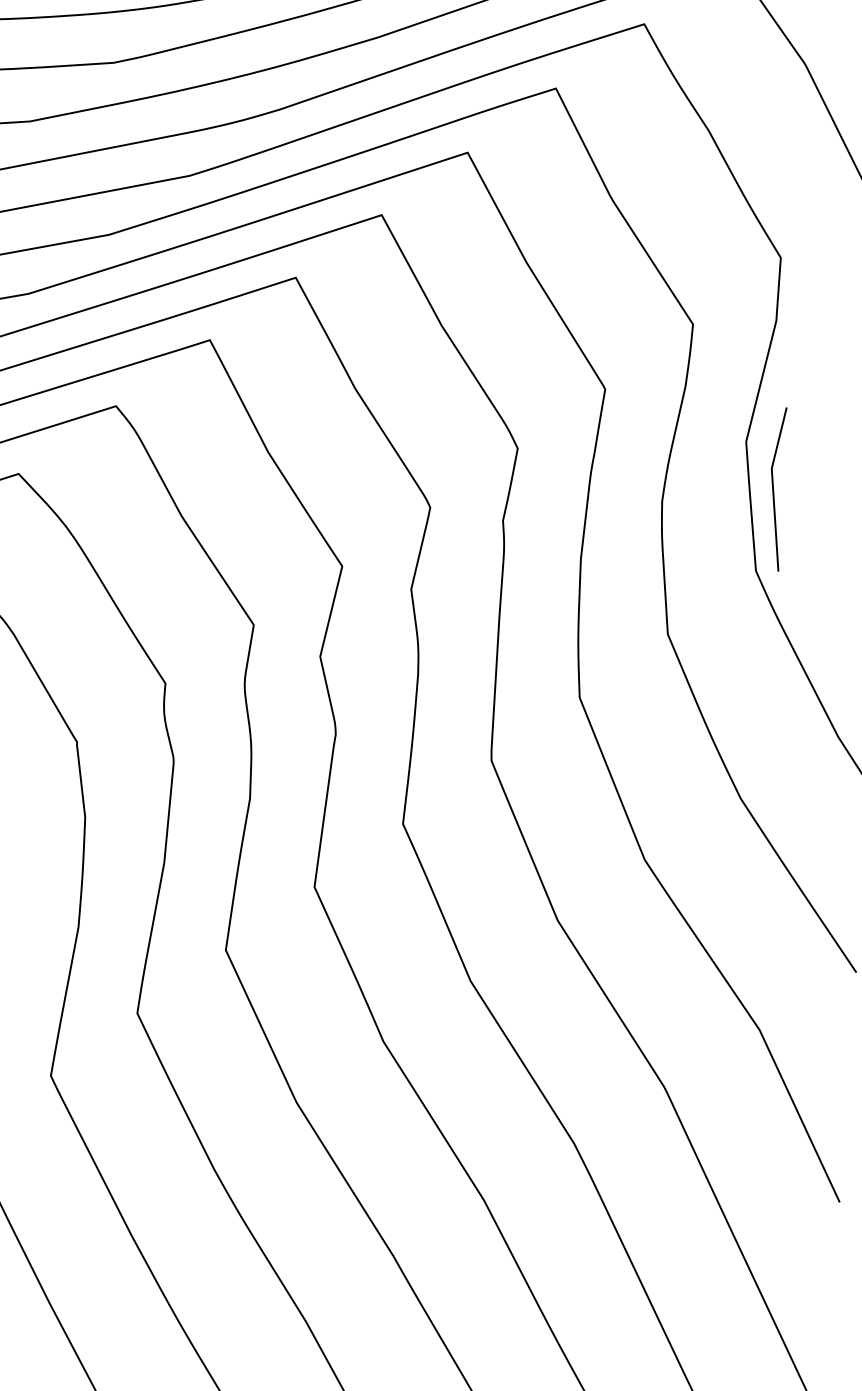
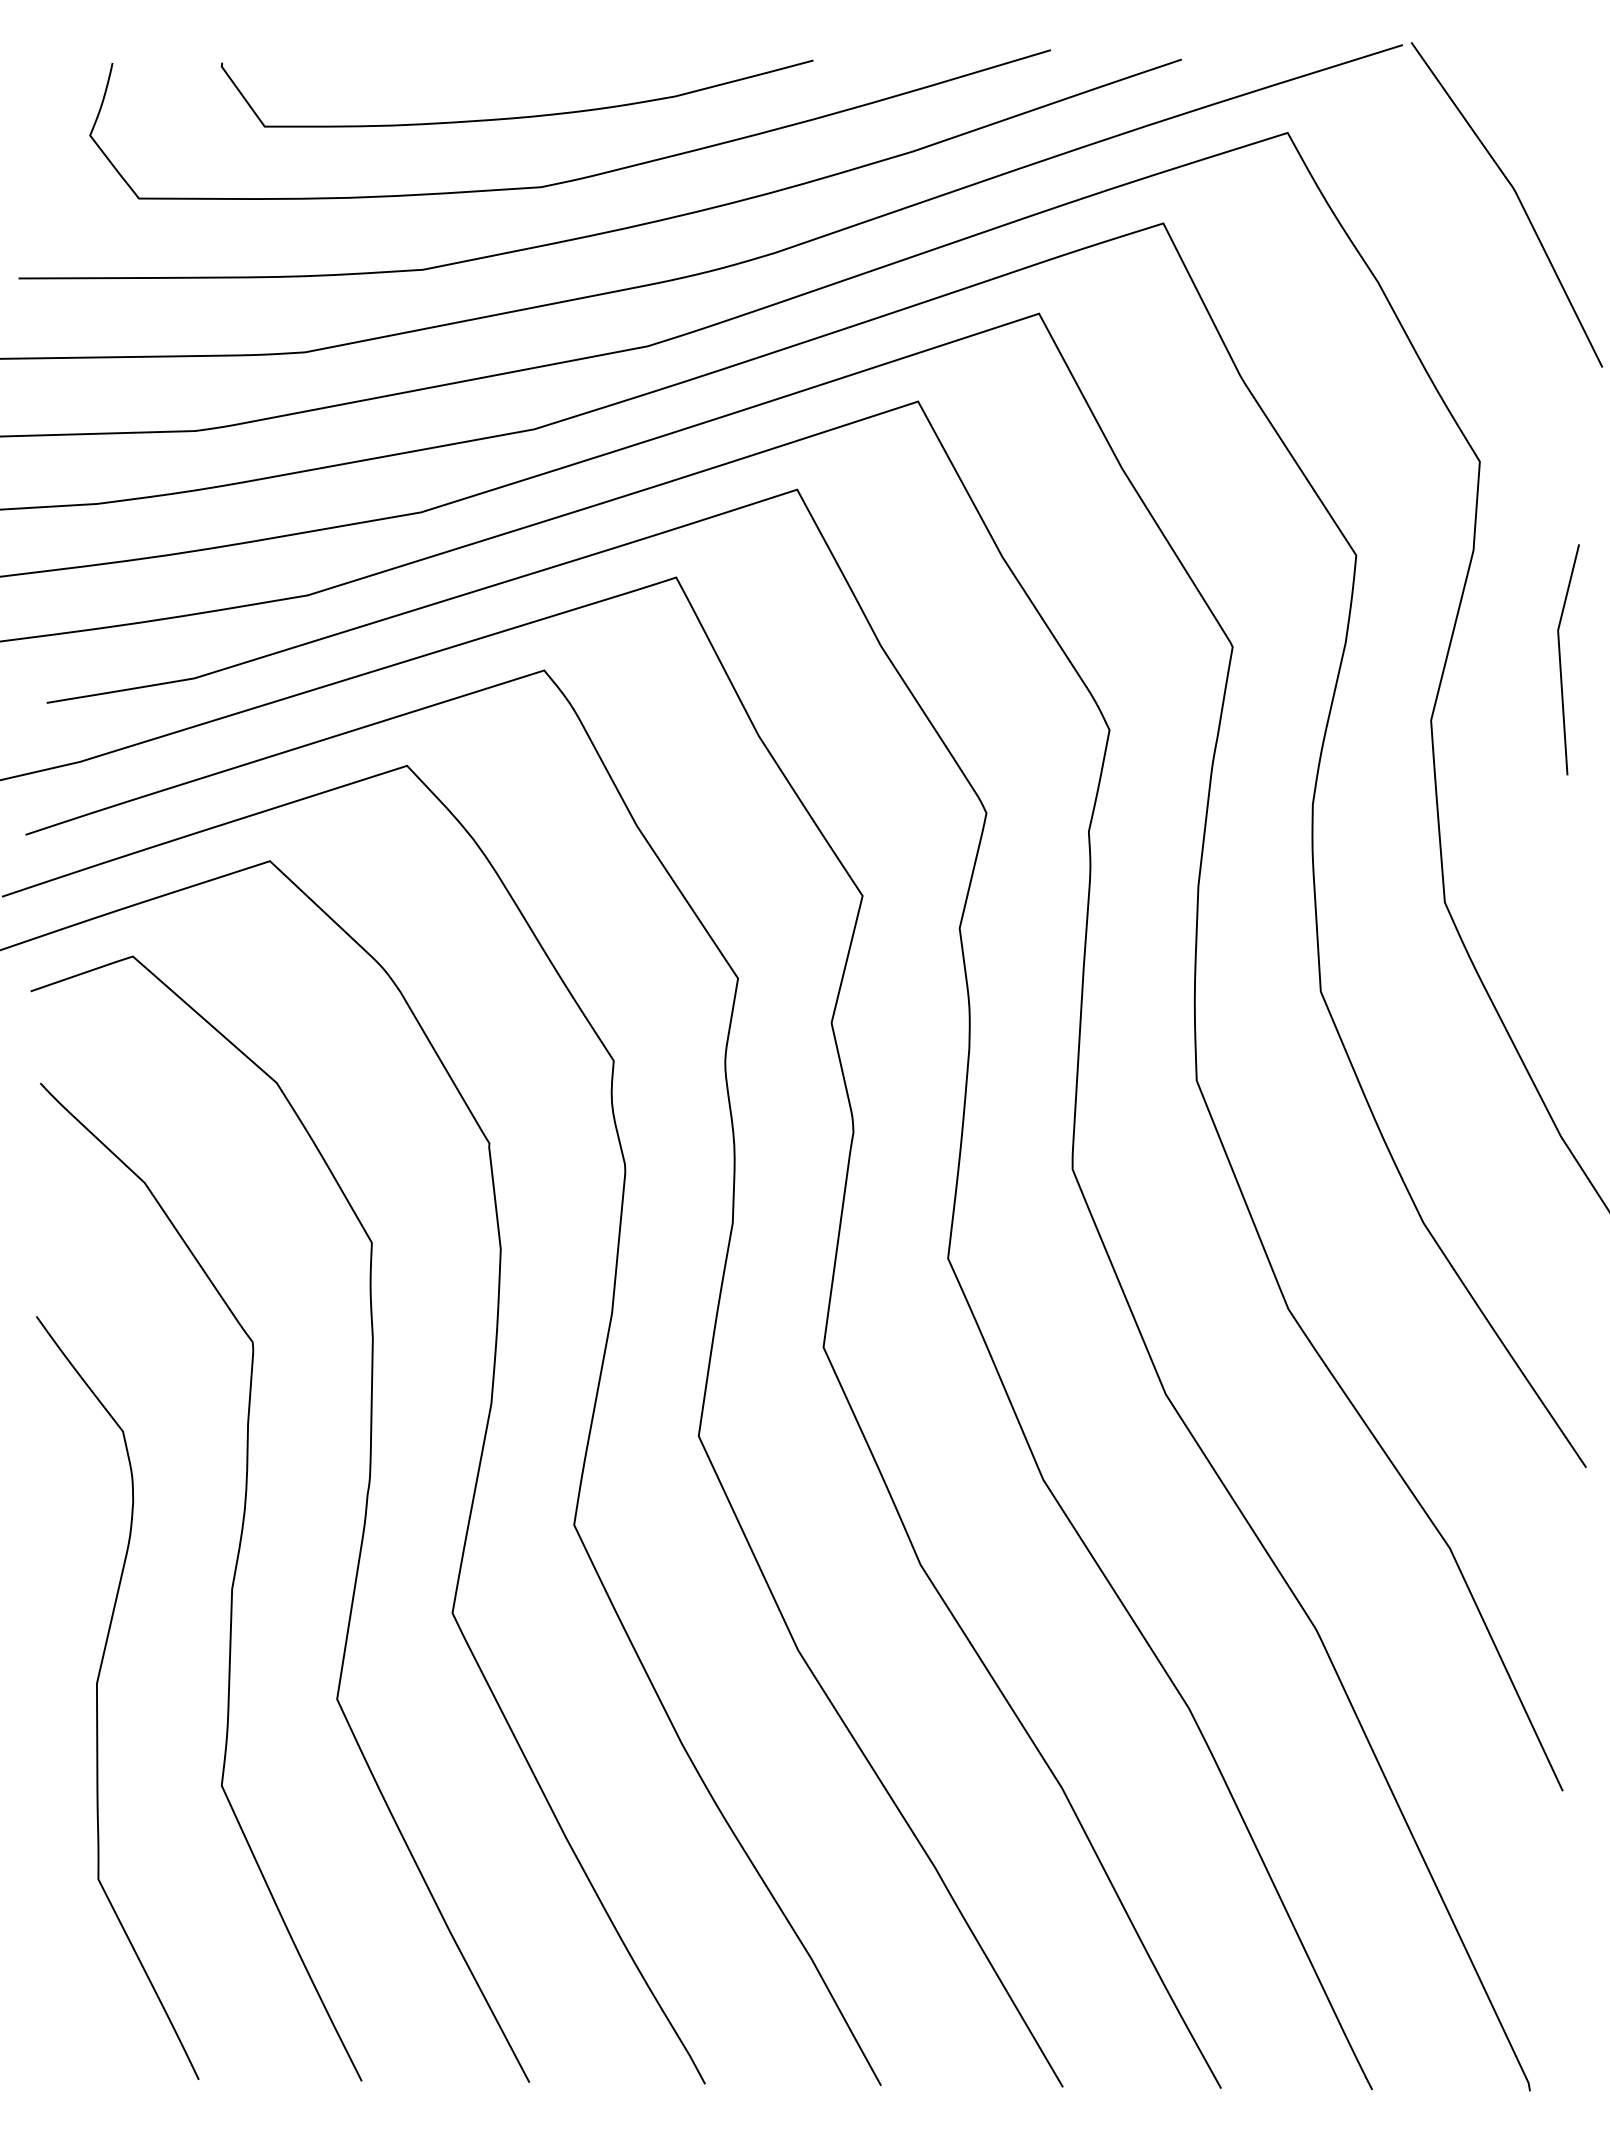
line: (774, 491) -> (1561, 662), moved

